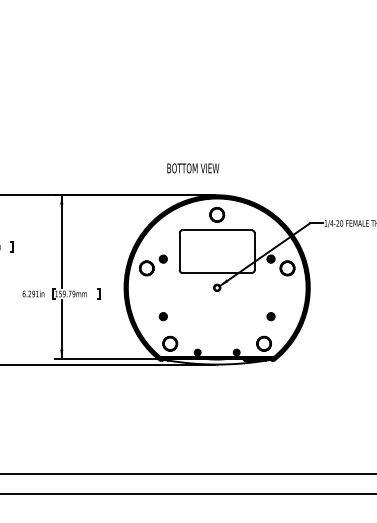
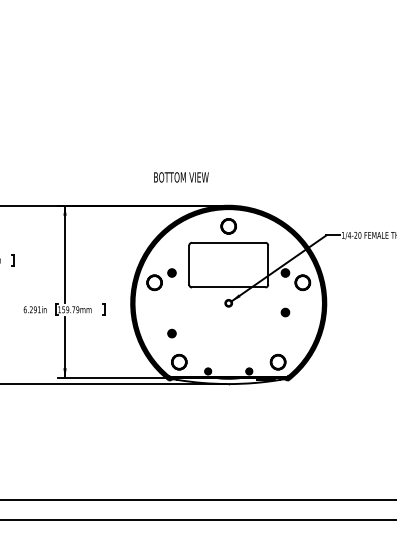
text: (193, 168) -> (181, 177), moved
part: (270, 316) -> (284, 312), moved

